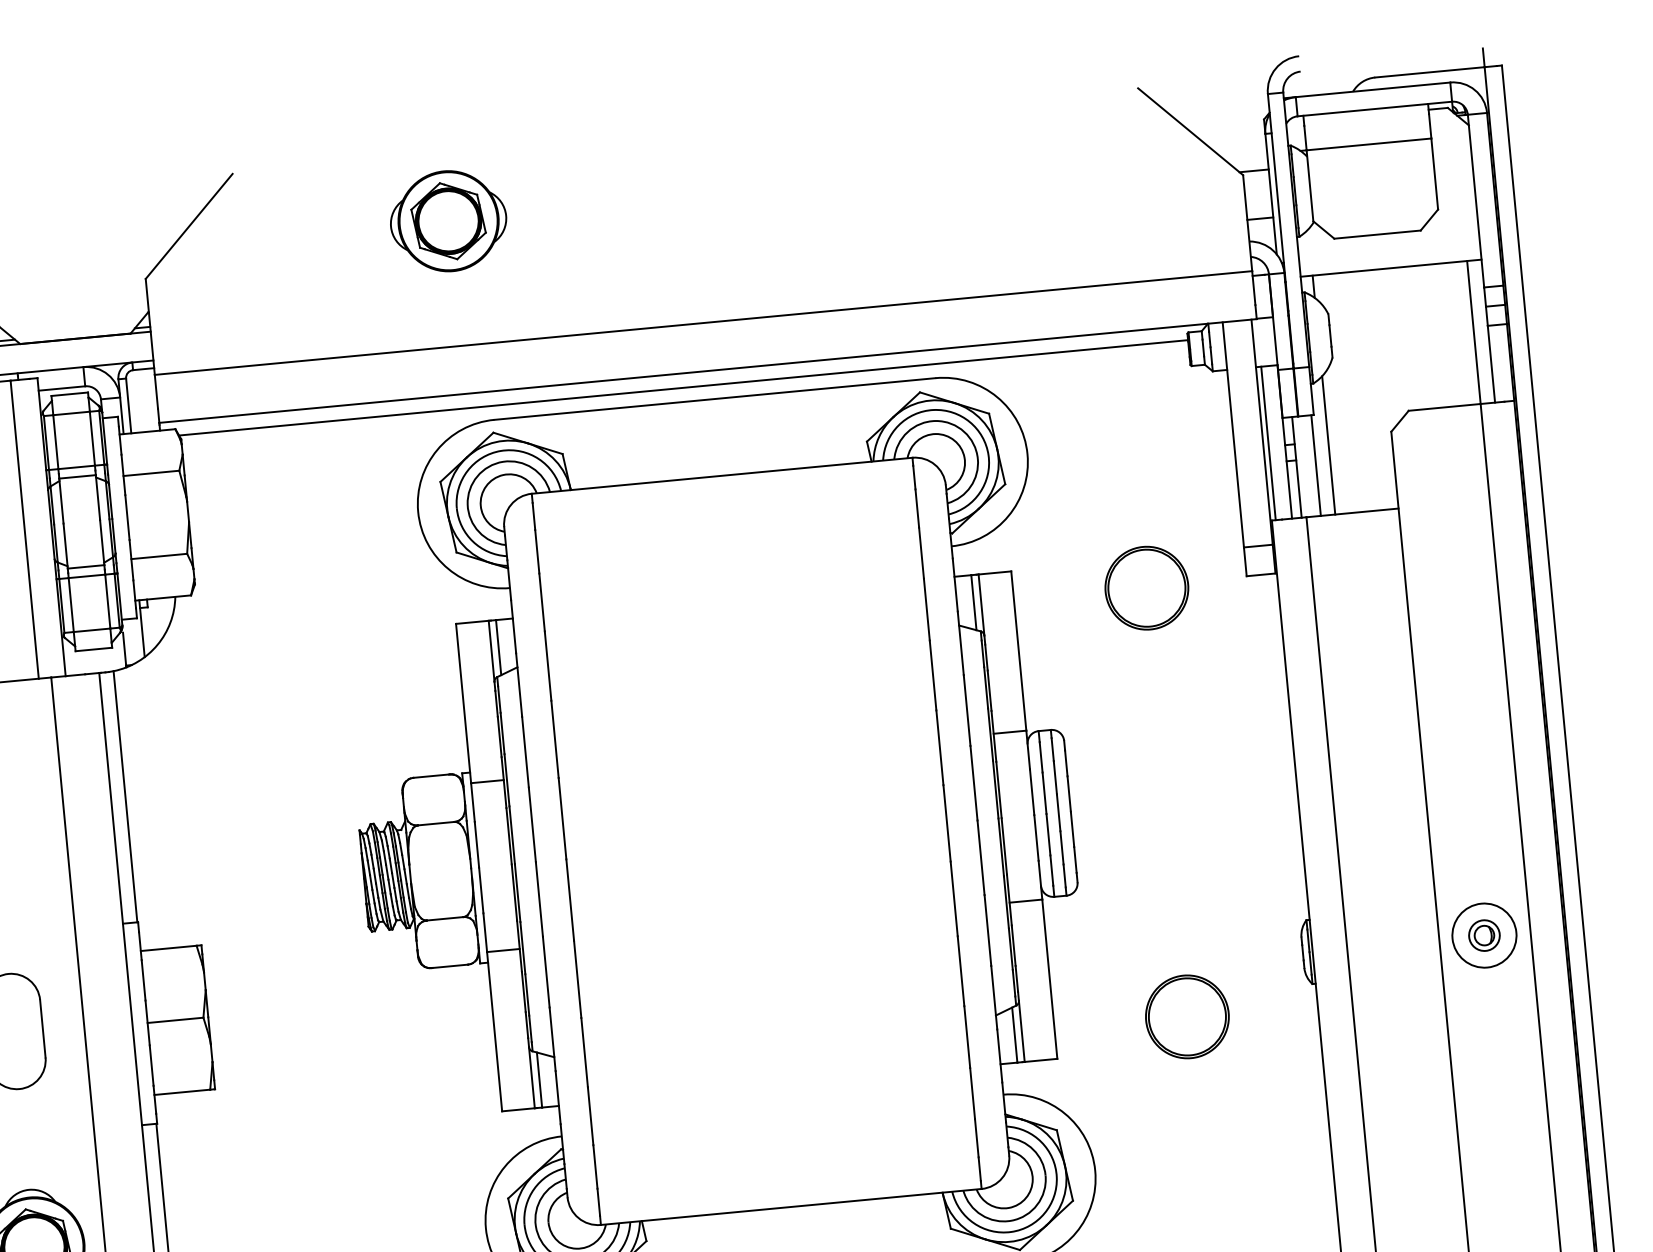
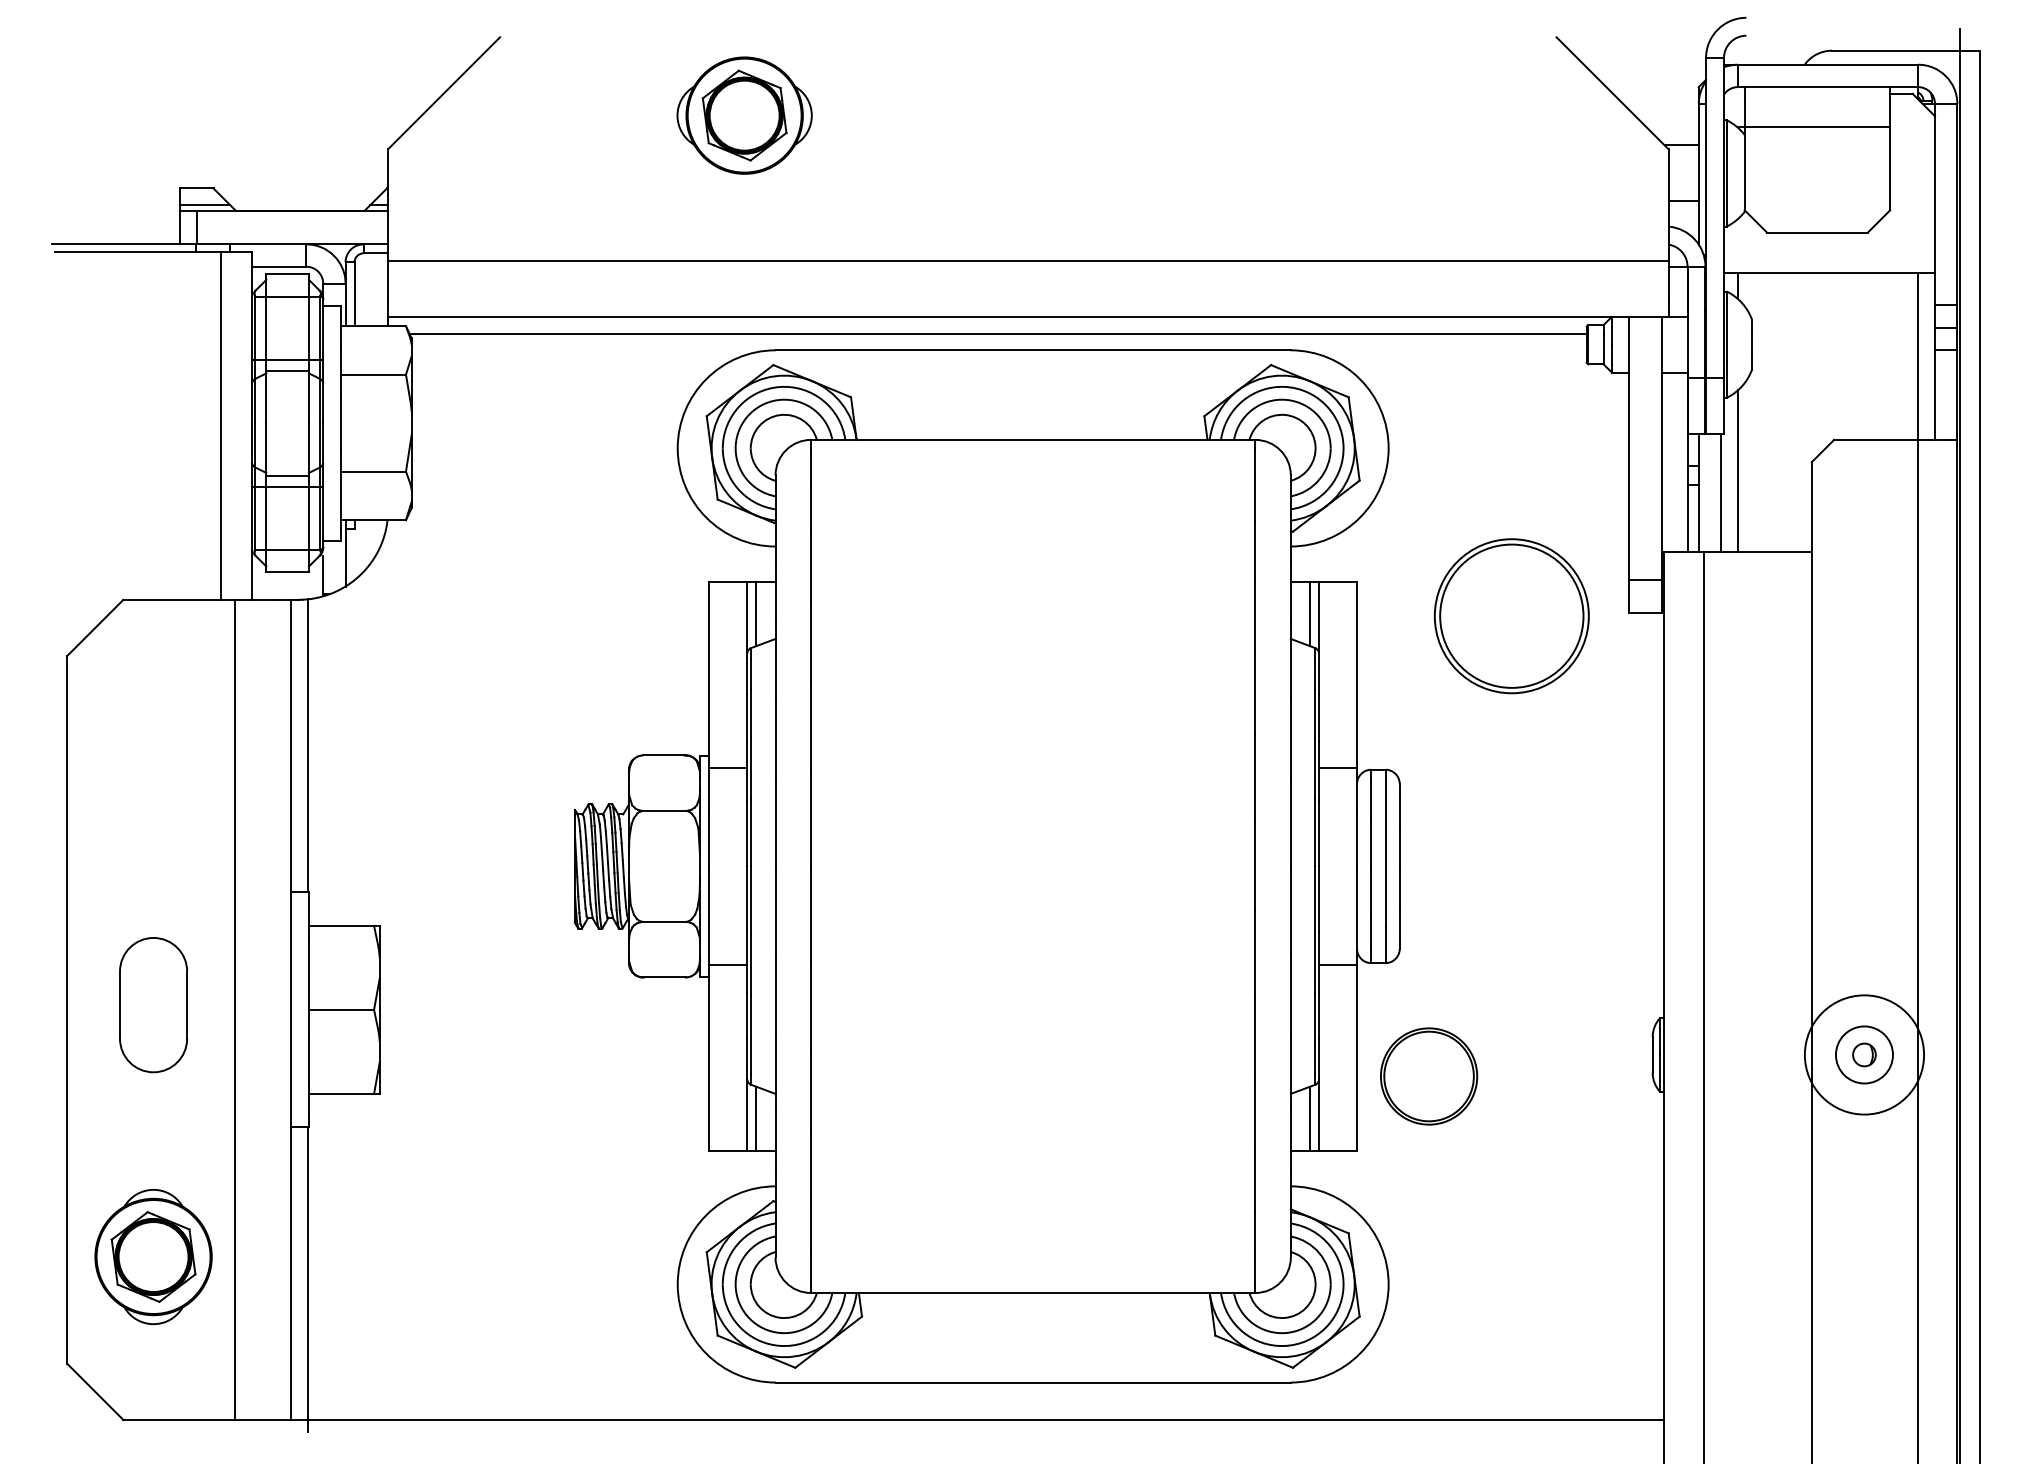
line: (1268, 442) -> (1668, 461), removed
part: (1147, 588) -> (1512, 616), size x1.6
circle: (1484, 935) -> (1864, 1054), size x1.6
circle: (1484, 935) -> (1864, 1054), size x1.6
part: (1187, 1016) -> (1429, 1076), moved

